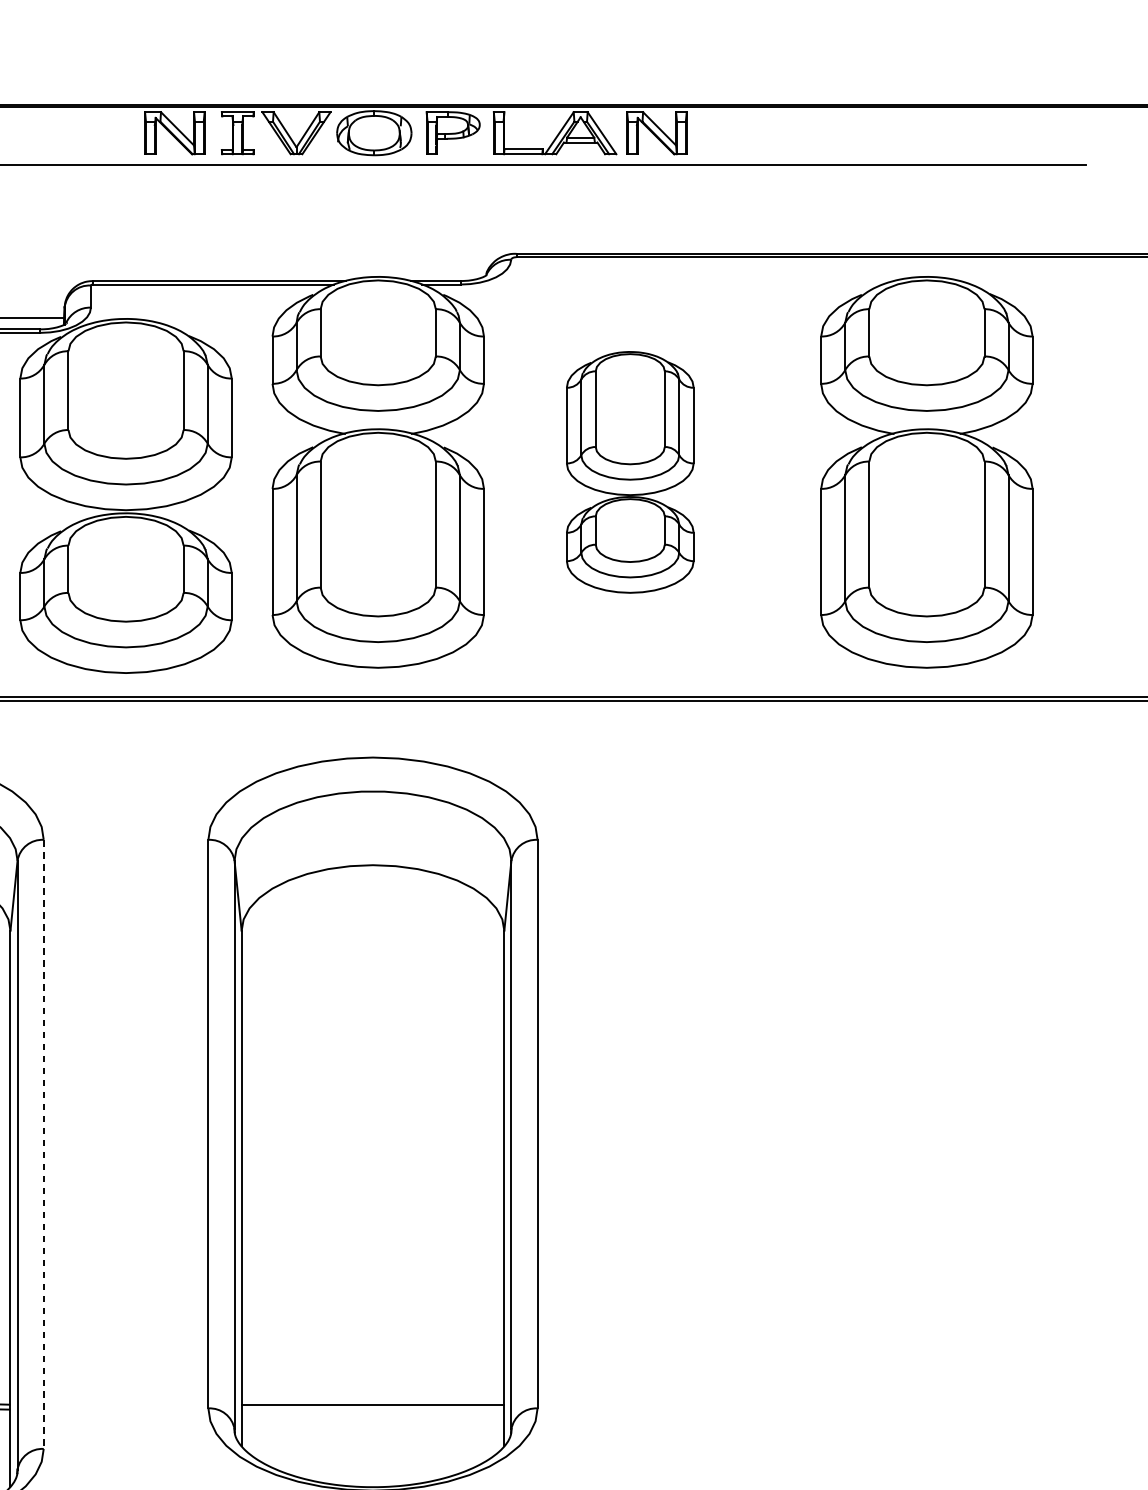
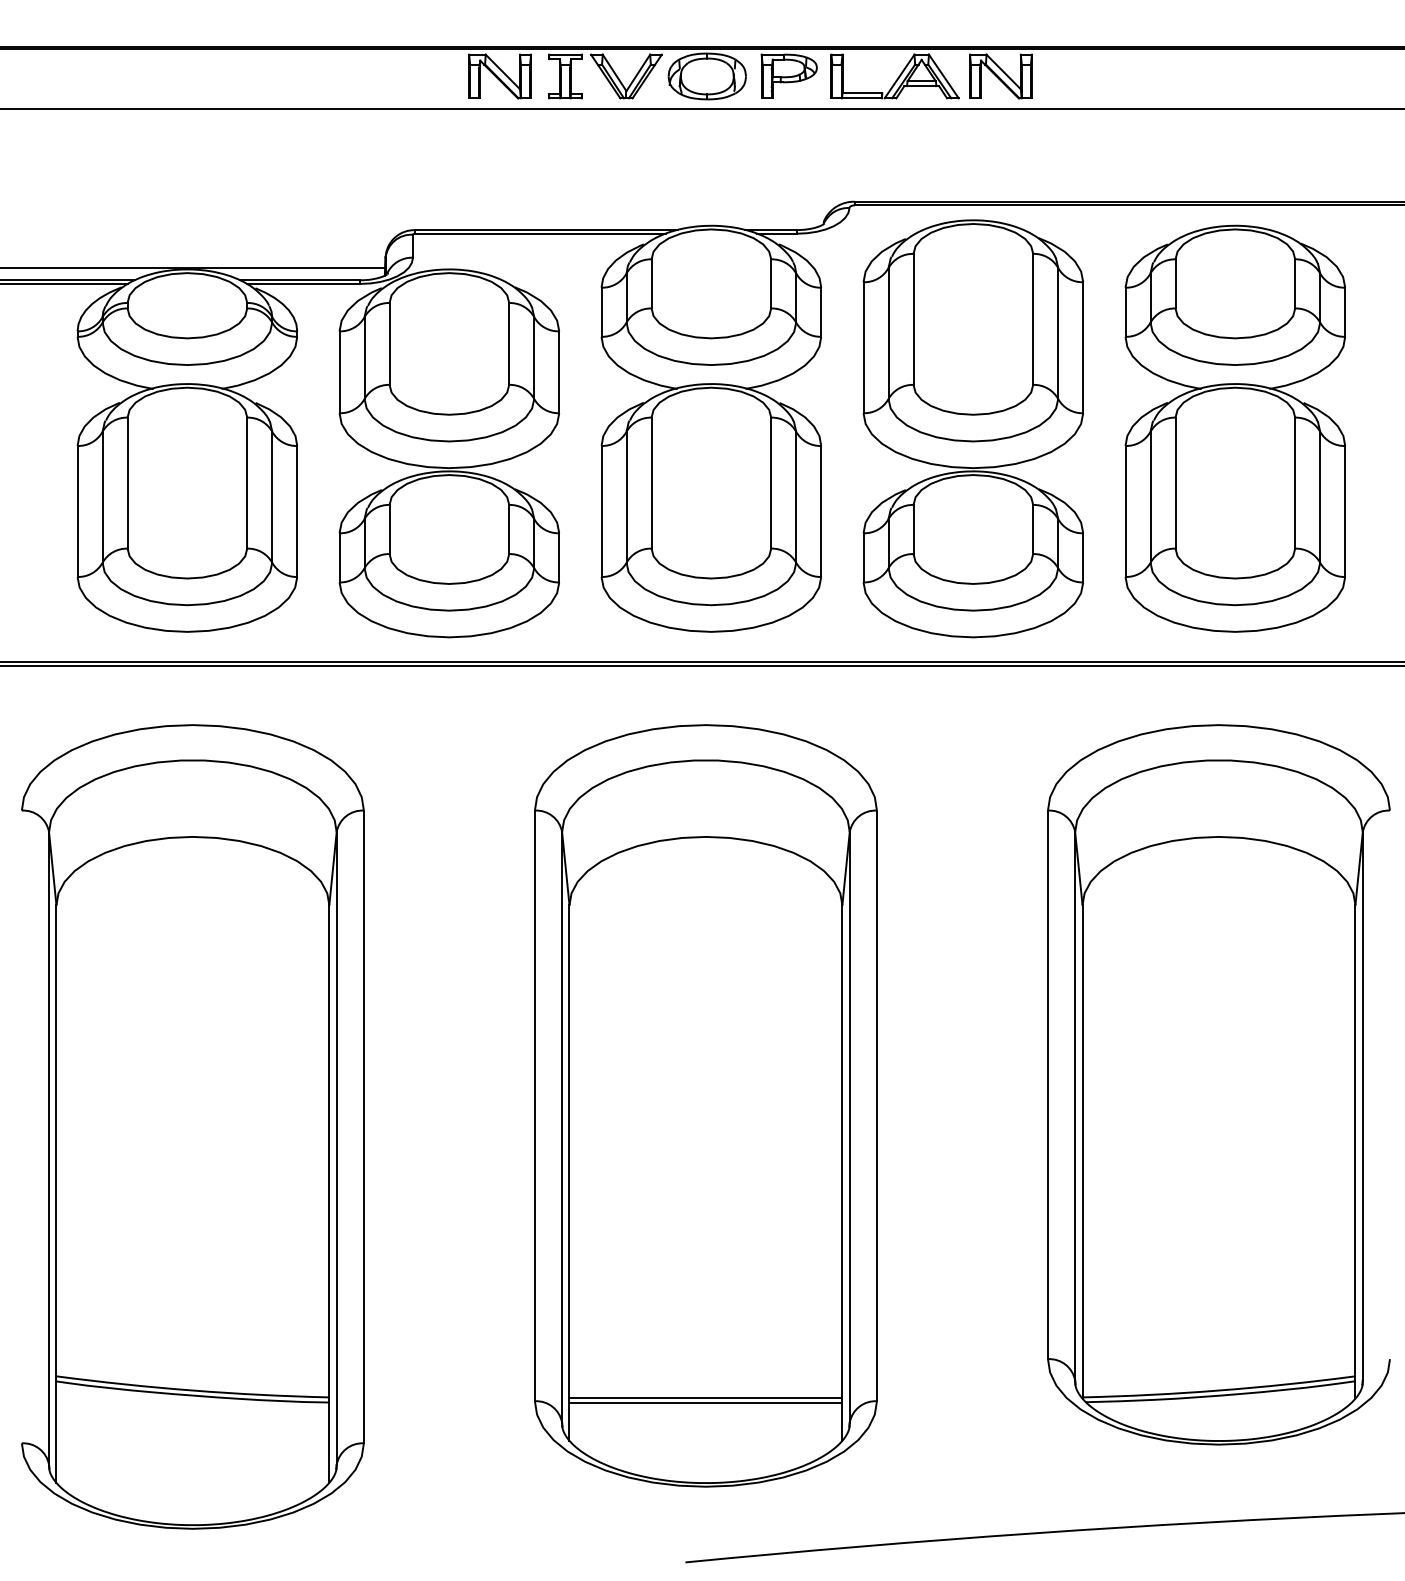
part: (629, 472) -> (972, 428), size x1.67
part: (926, 472) -> (1234, 428), moved
part: (866, 1103) -> (1218, 1084), added
line: (43, 1144) -> (363, 1127), dashed -> solid
line: (372, 1410) -> (705, 1403), added

